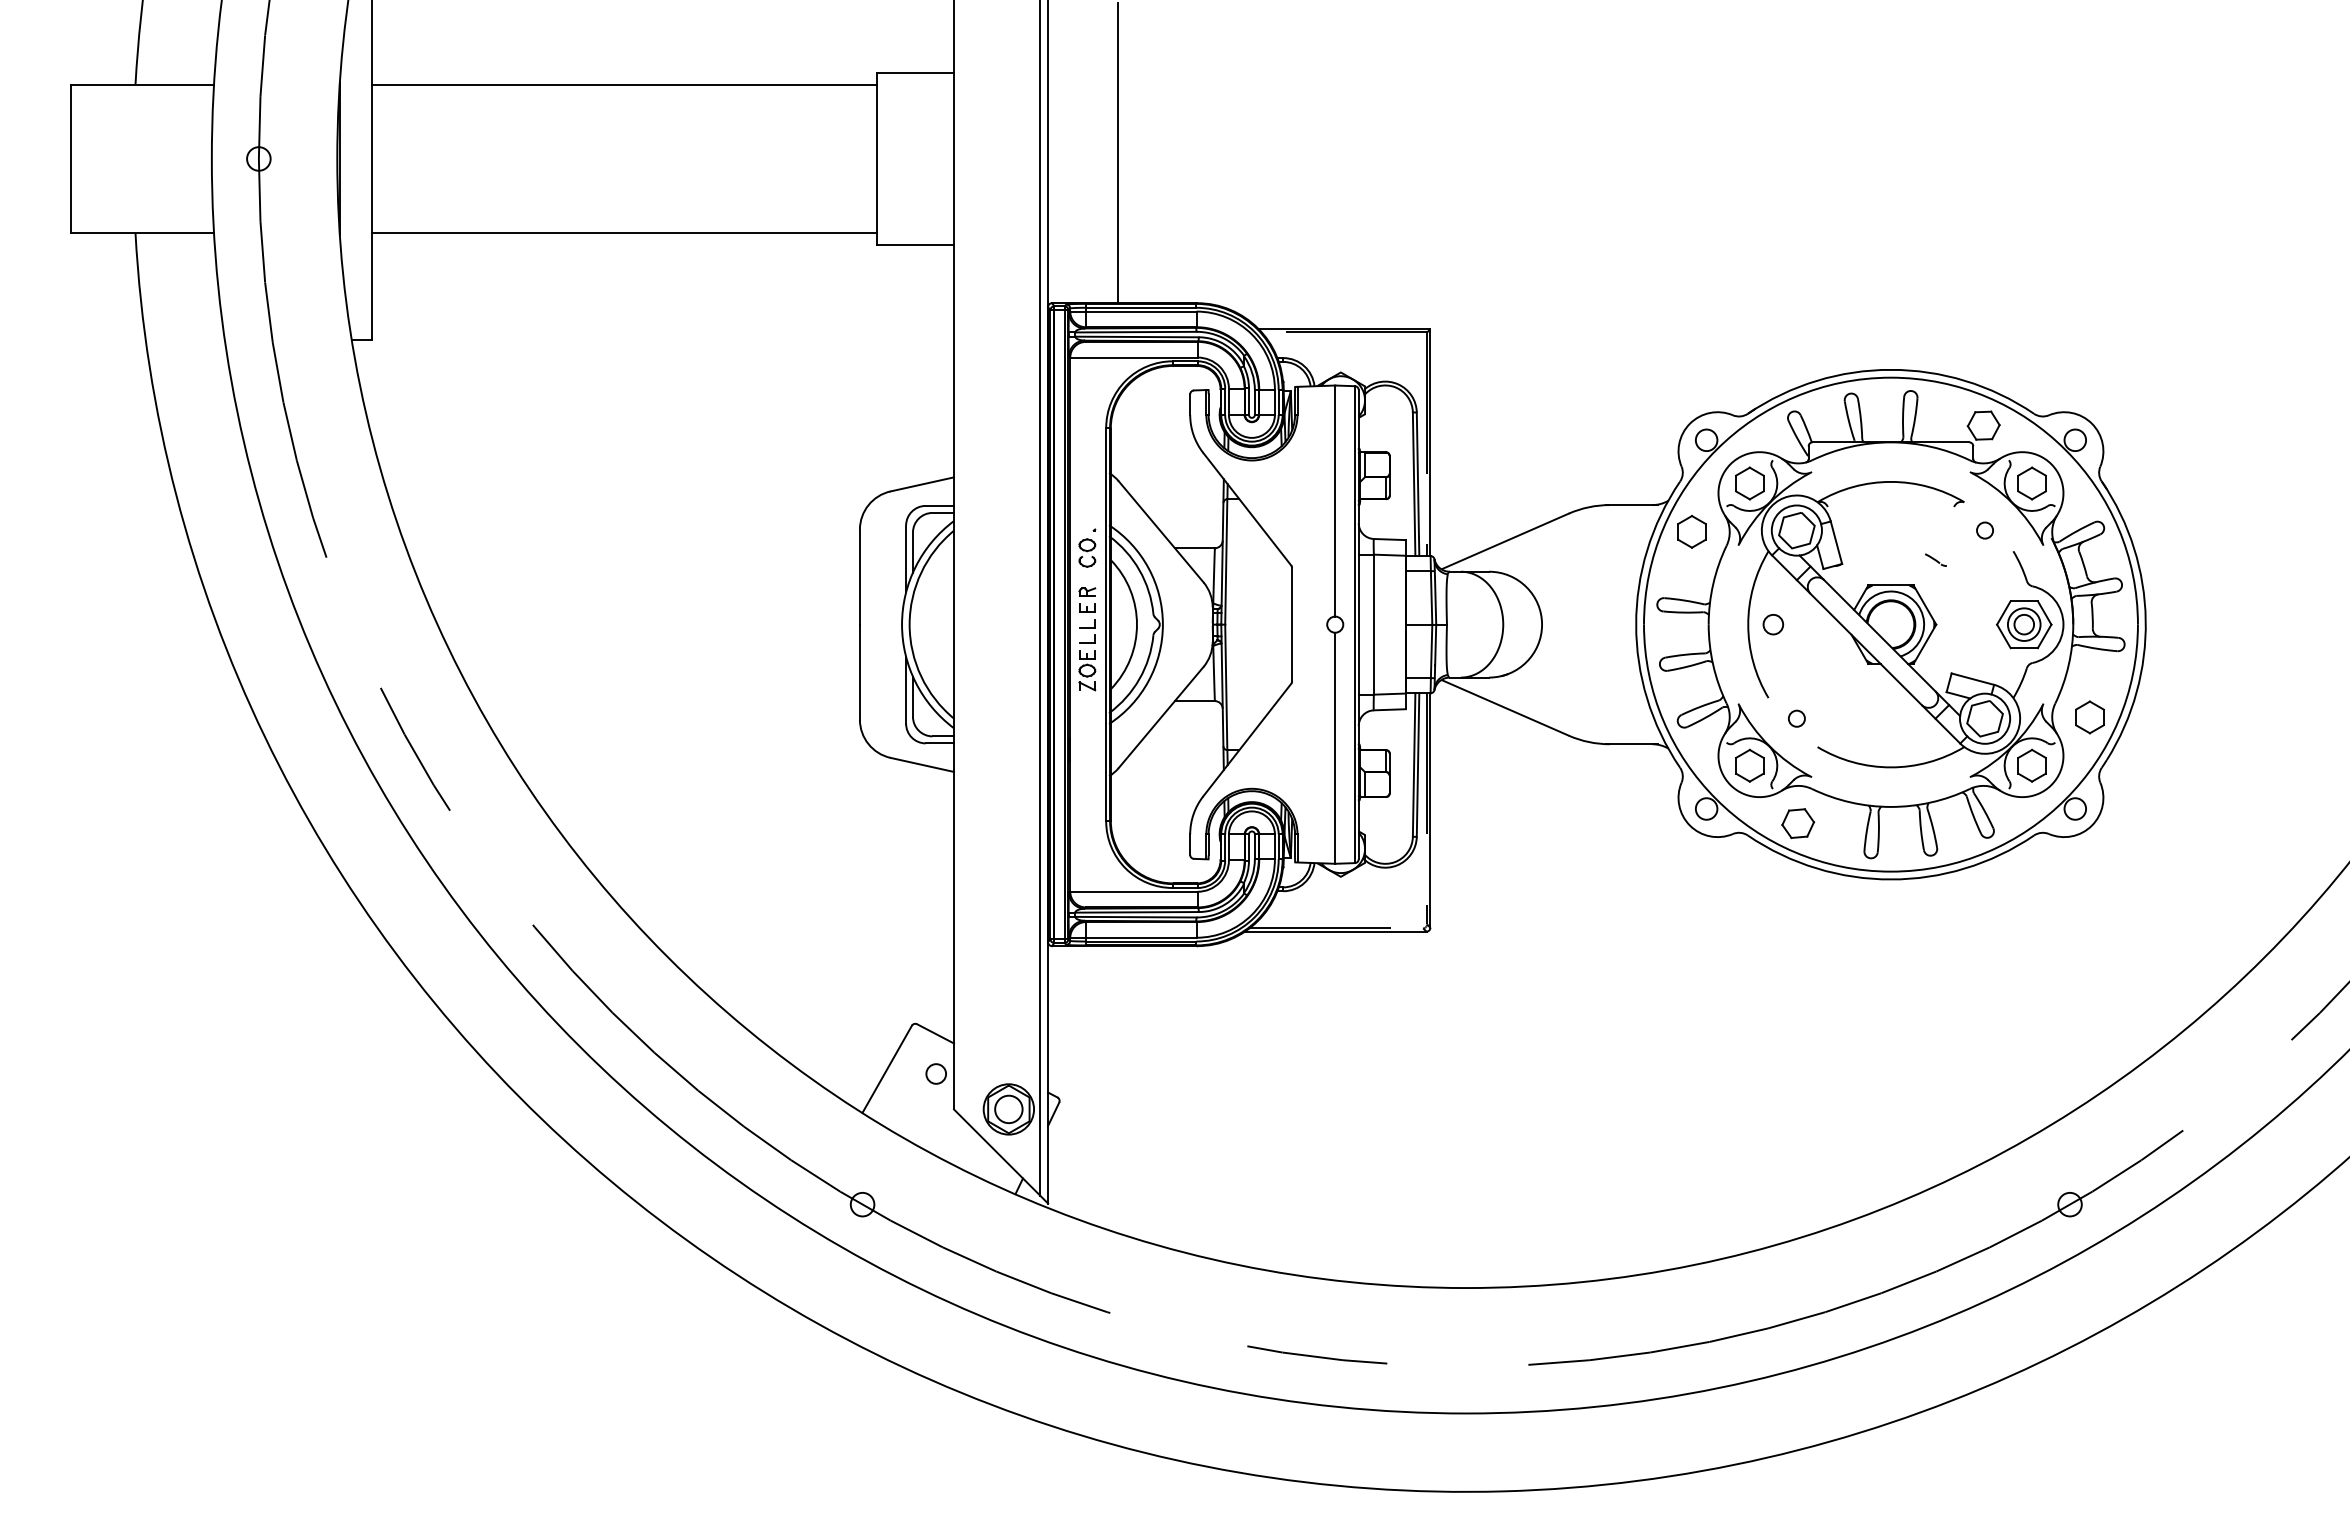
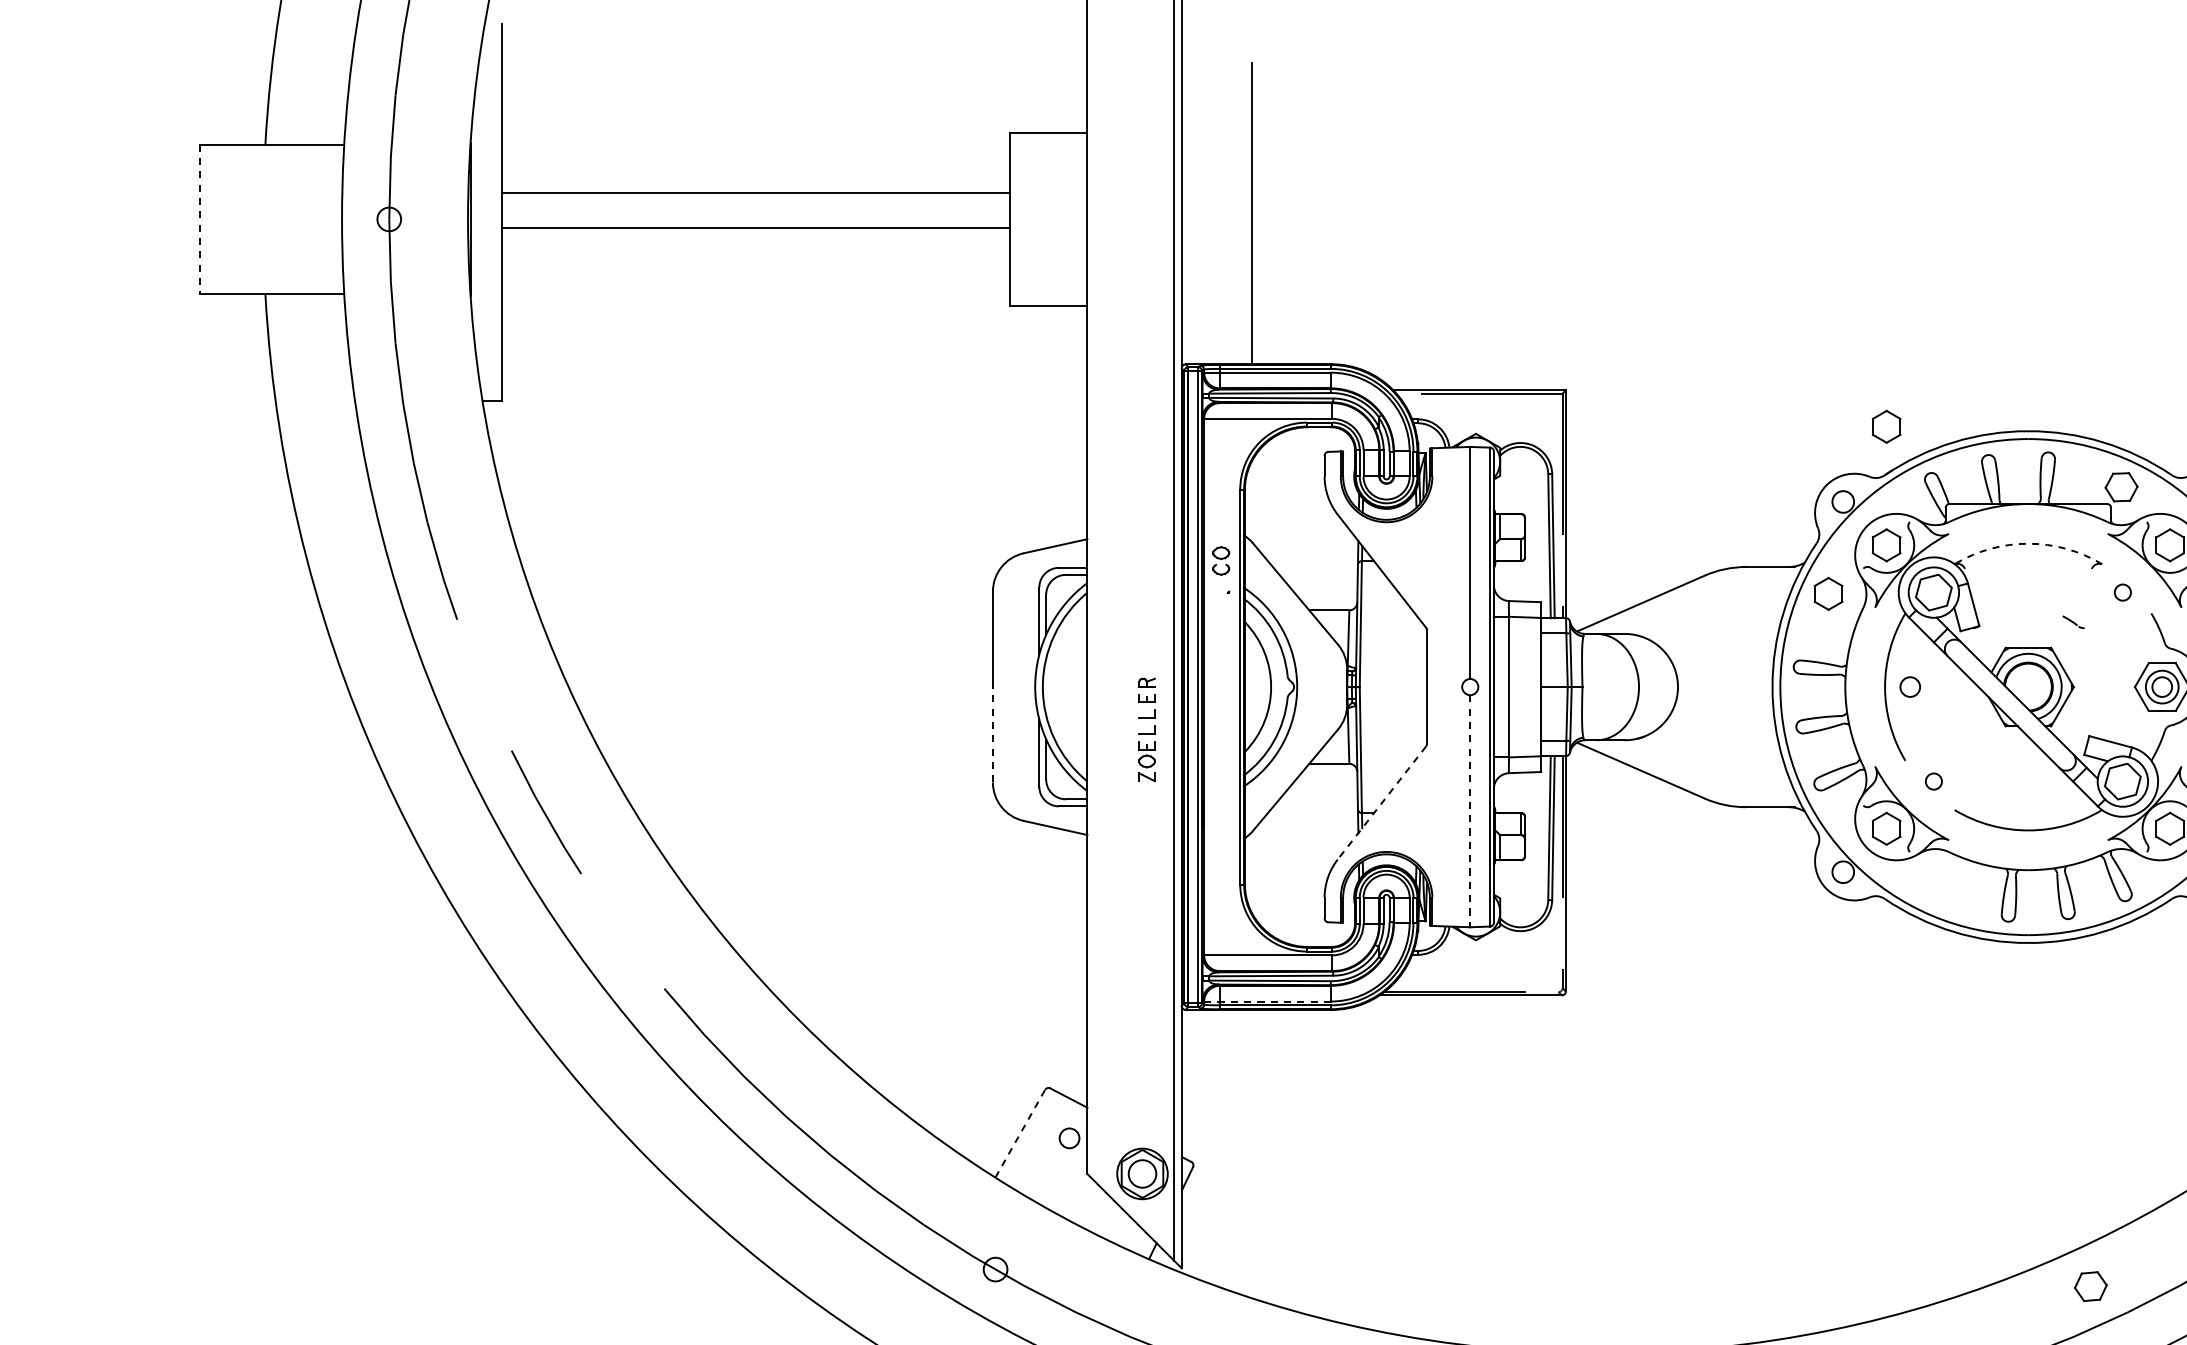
line: (624, 84) -> (756, 192), moved
line: (70, 159) -> (200, 219), solid -> dashed
line: (624, 233) -> (756, 227), moved
part: (1749, 365) -> (1886, 426), added
arc: (1890, 481) -> (2027, 543), solid -> dashed
part: (1087, 552) -> (1221, 560), moved
part: (1087, 639) -> (1147, 730), moved
line: (859, 671) -> (992, 734), solid -> dashed
line: (1246, 740) -> (1381, 803), solid -> dashed
line: (1335, 748) -> (1470, 811), solid -> dashed
part: (1798, 823) -> (2091, 1286), moved
line: (1133, 937) -> (1267, 1001), solid -> dashed
line: (887, 1068) -> (1020, 1132), solid -> dashed

